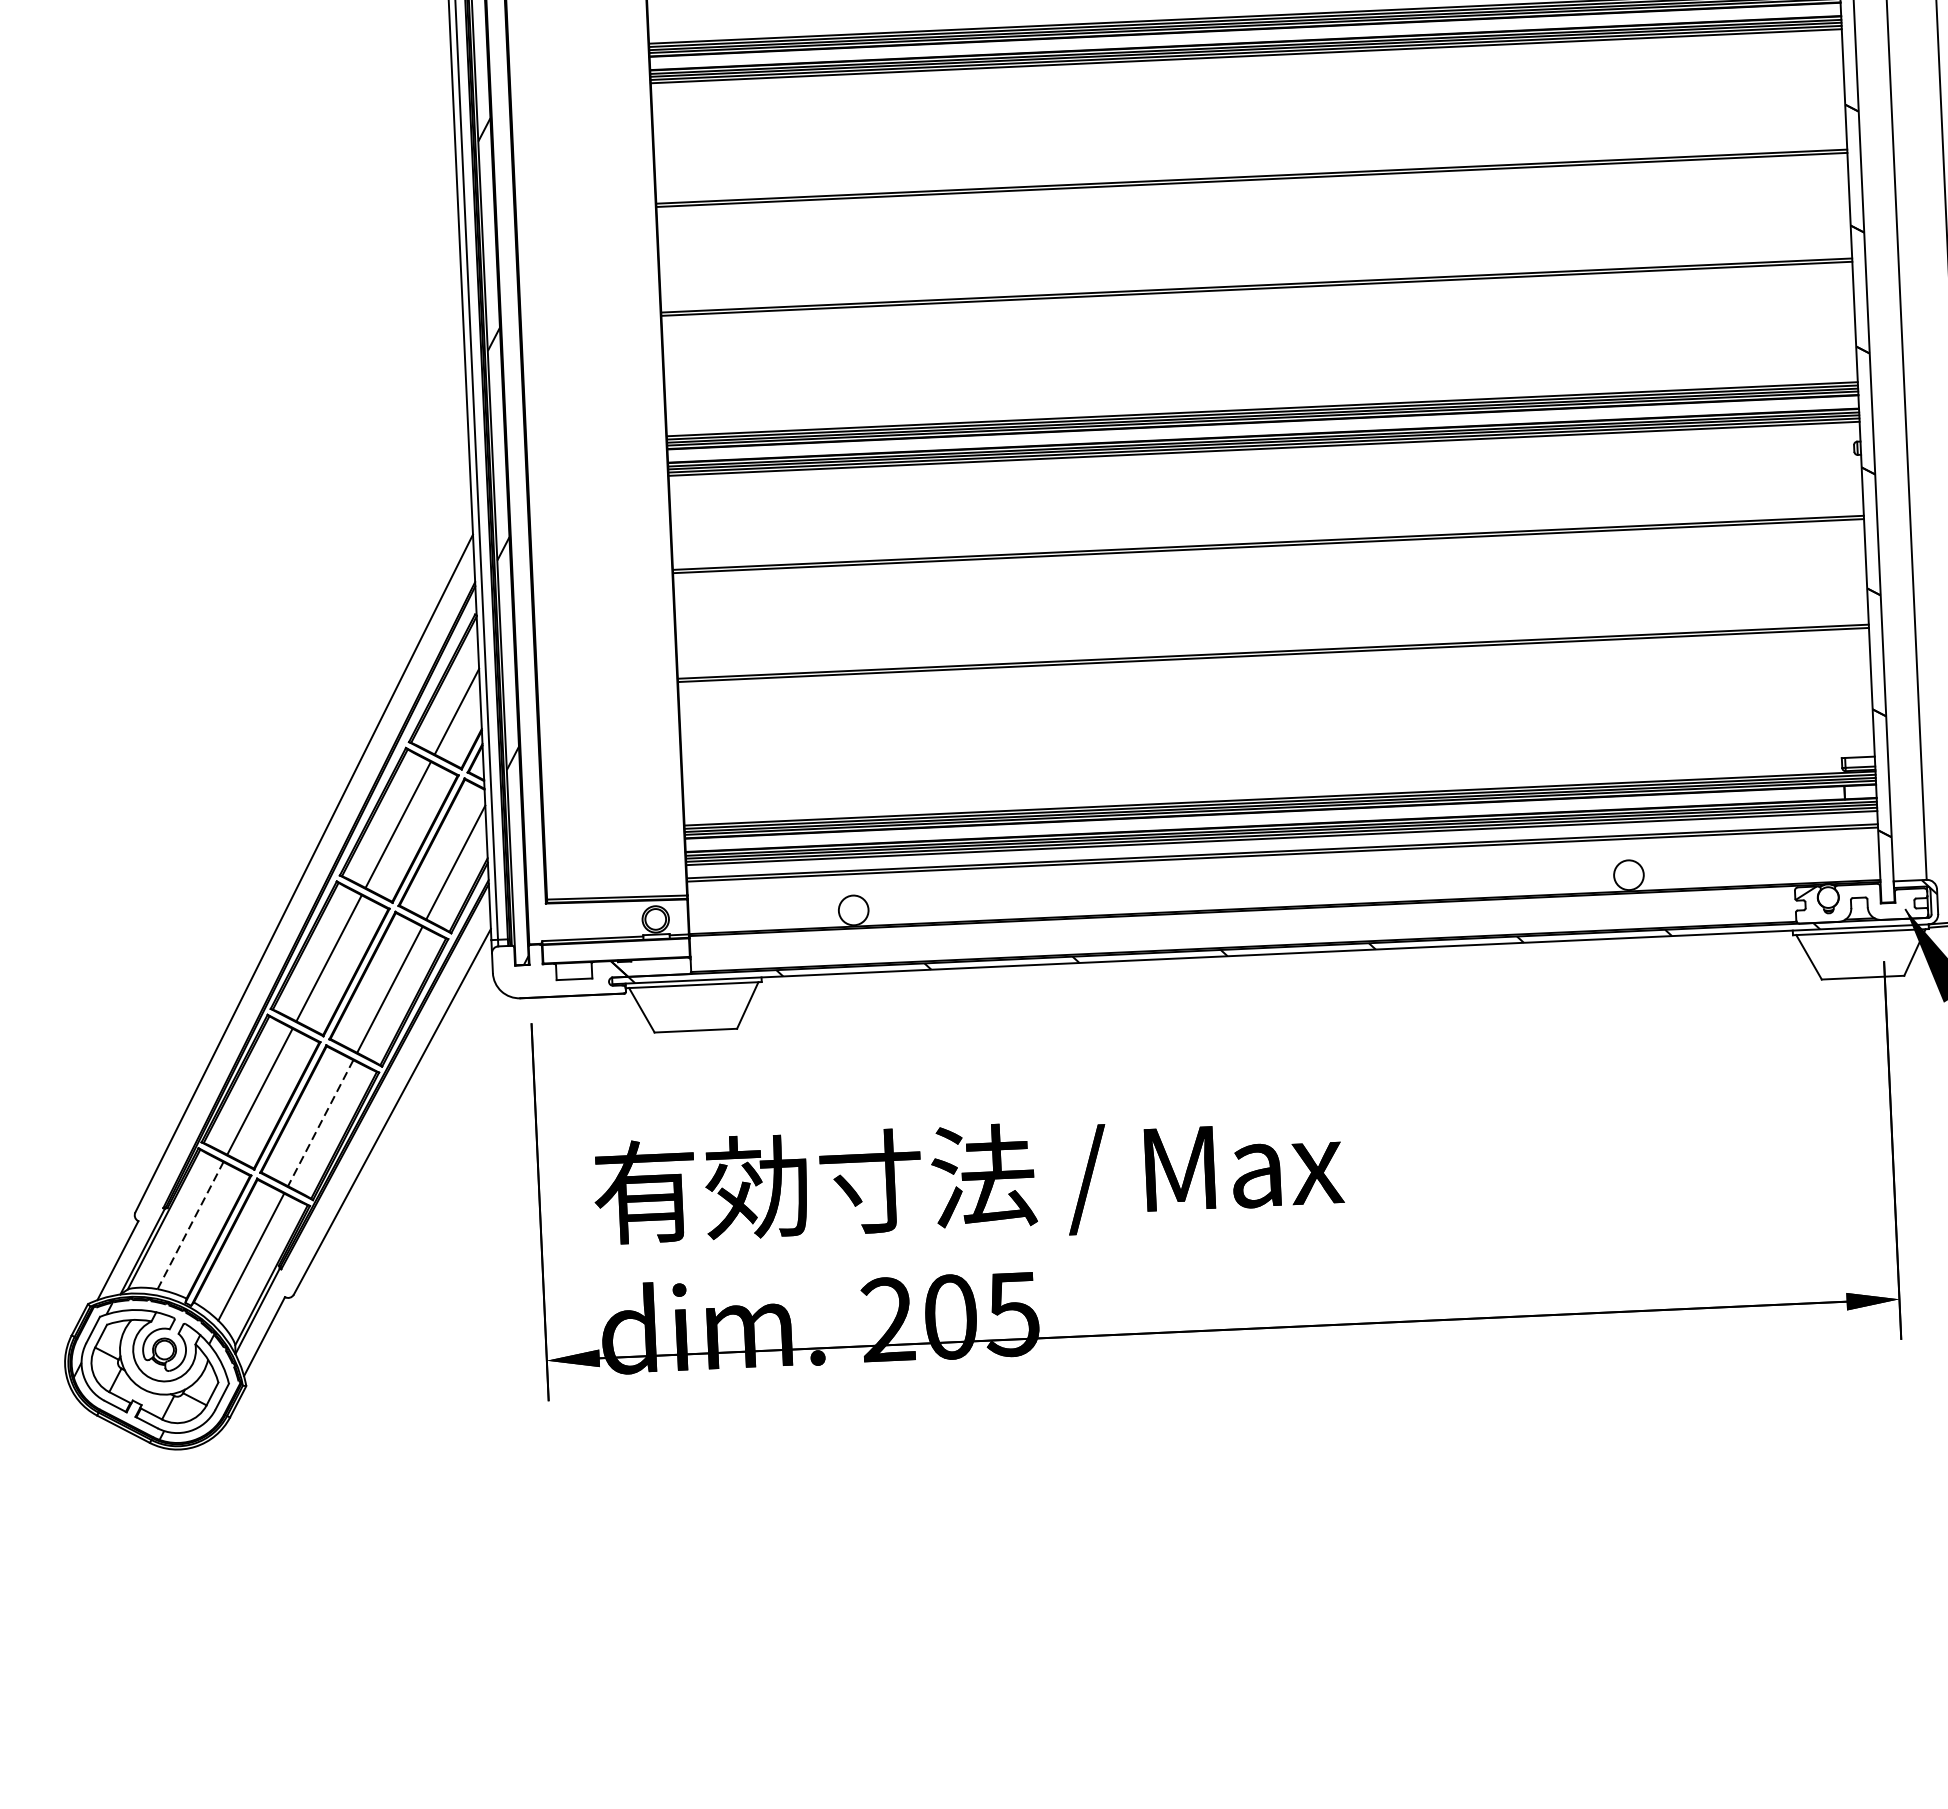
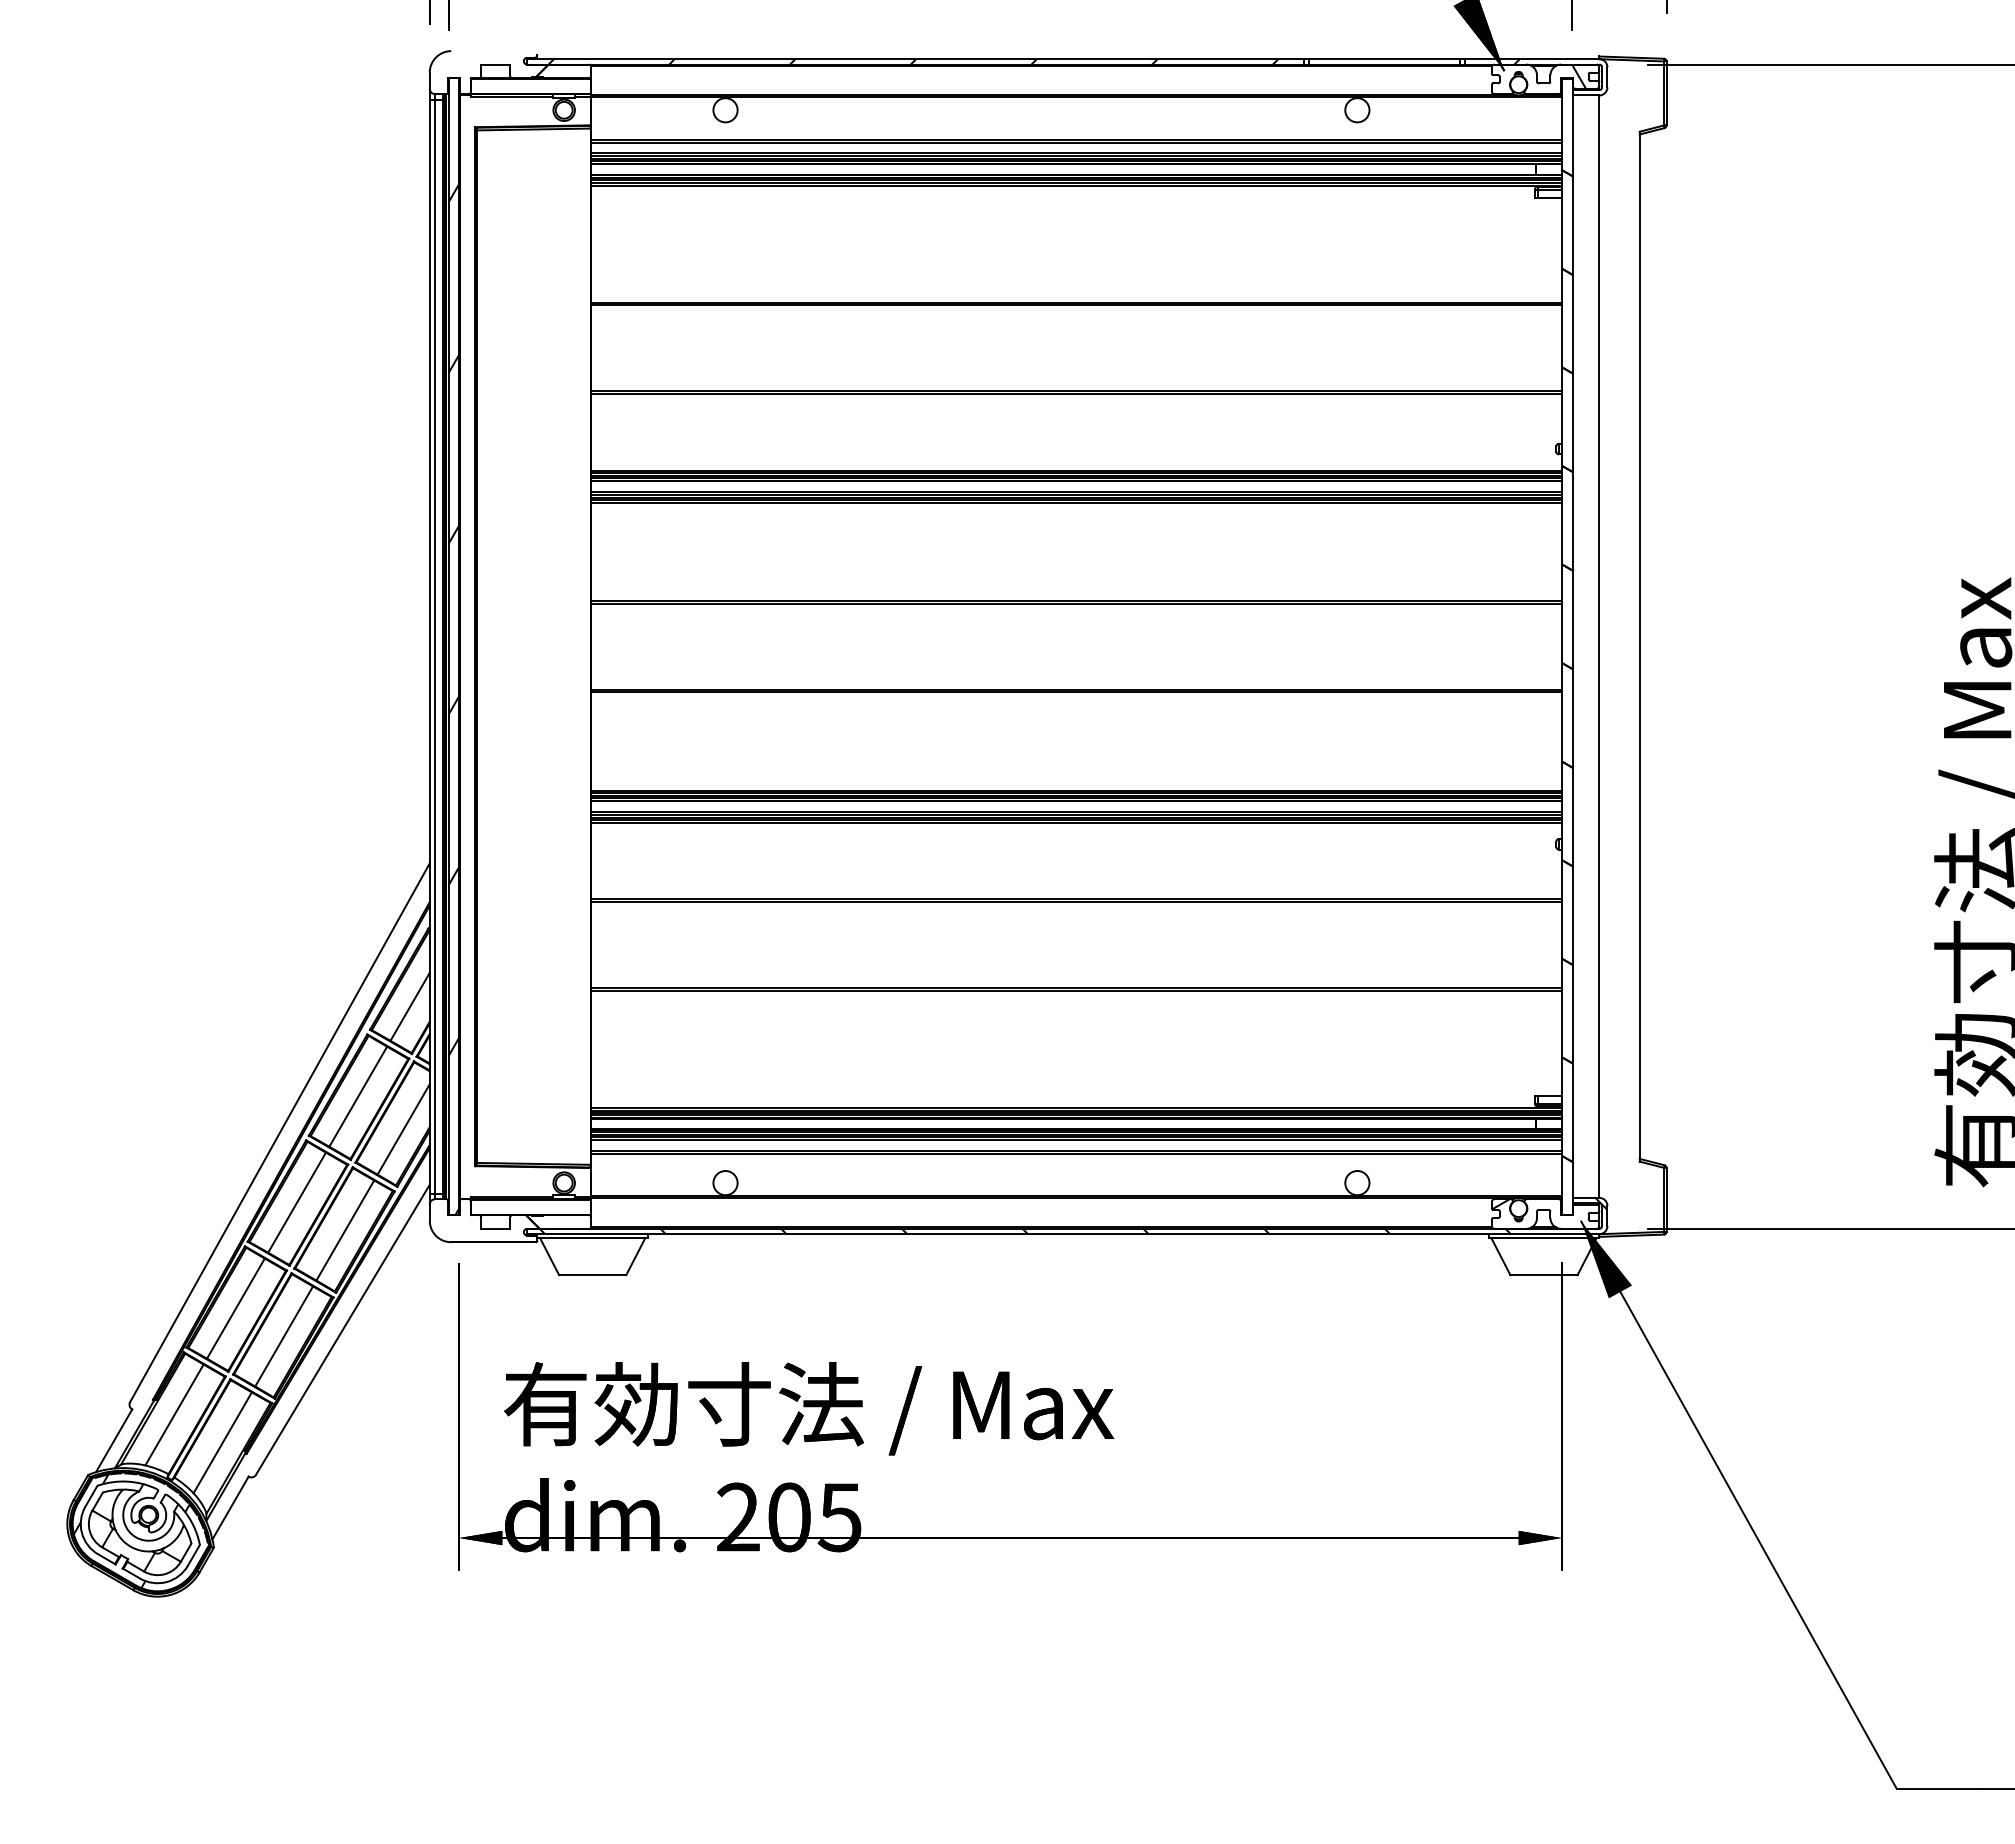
line: (321, 1123) -> (284, 1336), dashed -> solid
line: (190, 1225) -> (174, 1414), dashed -> solid

